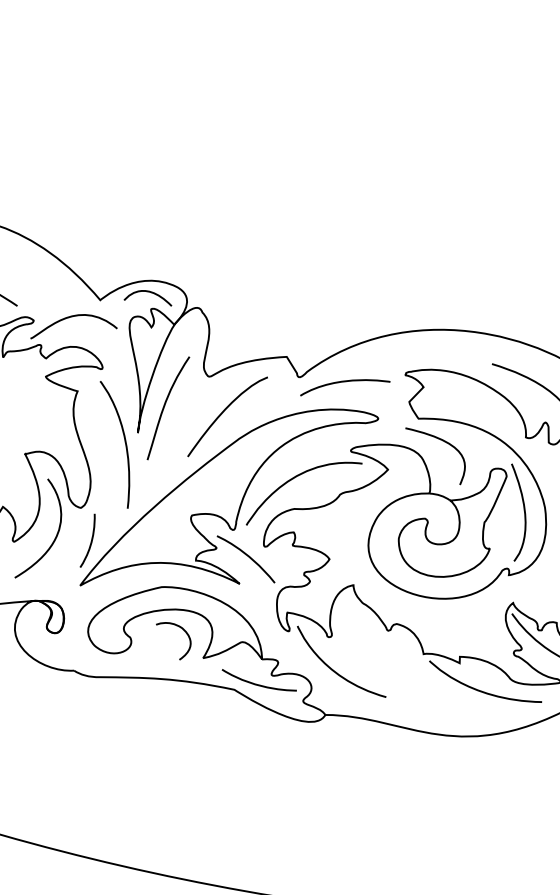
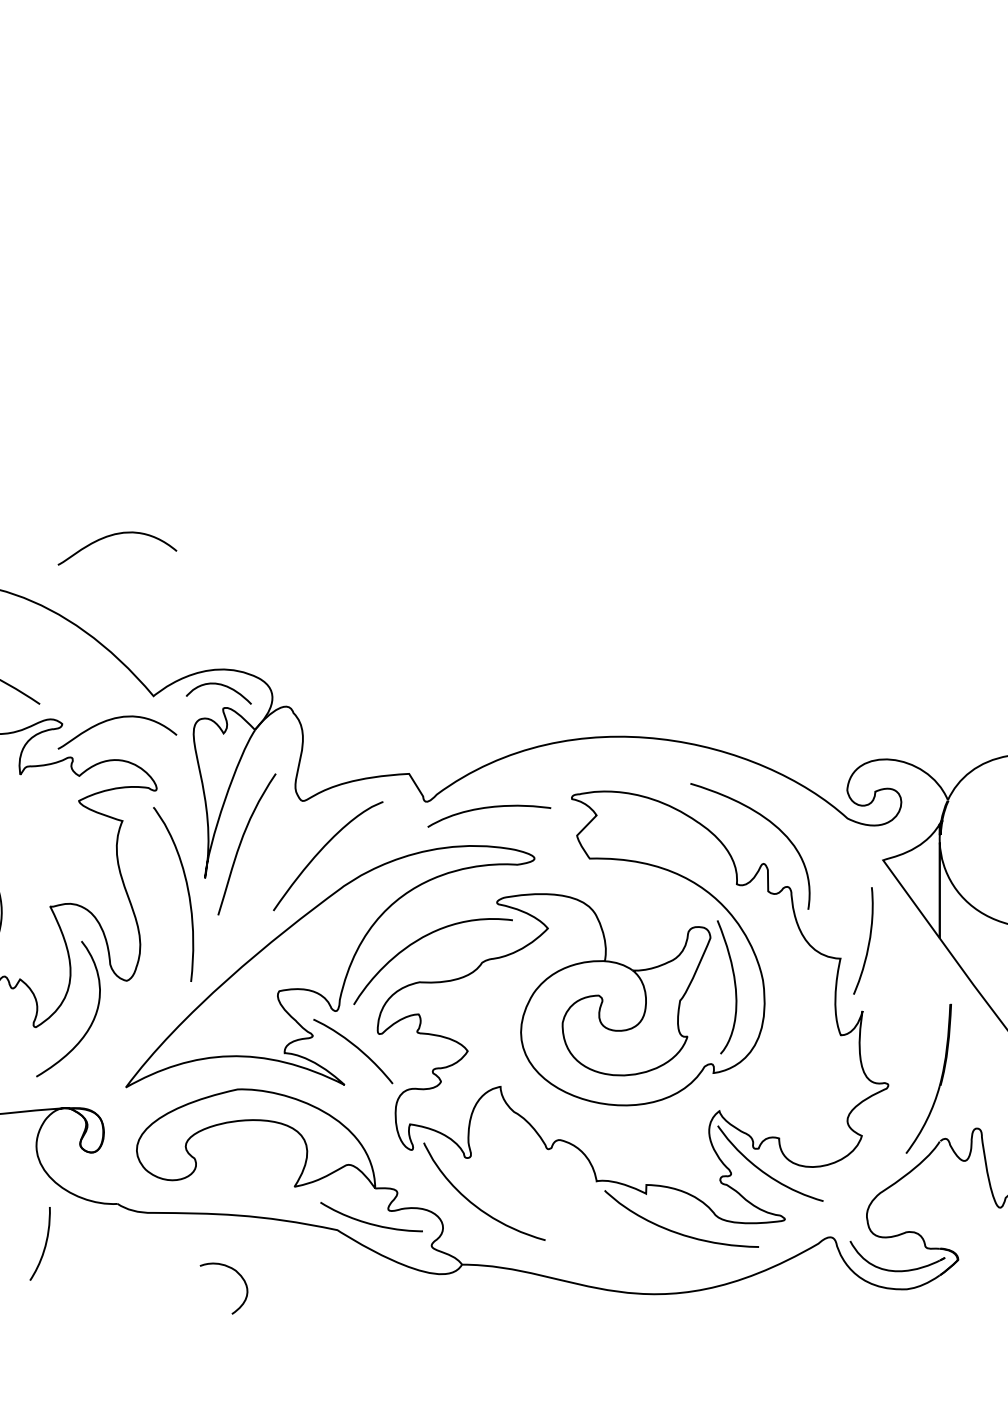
curve: (72, 182) -> (115, 535), added
curve: (443, 441) -> (624, 890), removed
curve: (90, 541) -> (44, 1245), moved
curve: (183, 630) -> (237, 1273), moved

